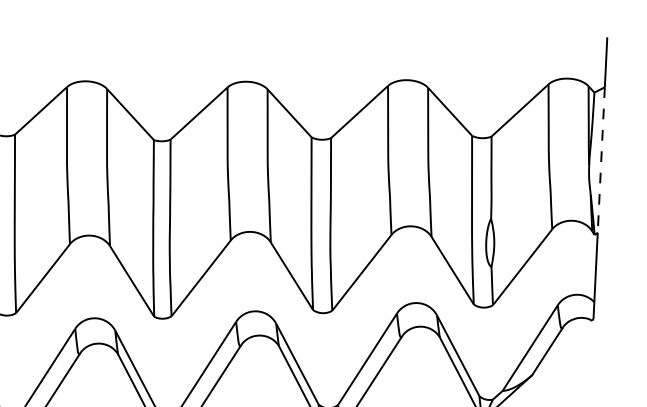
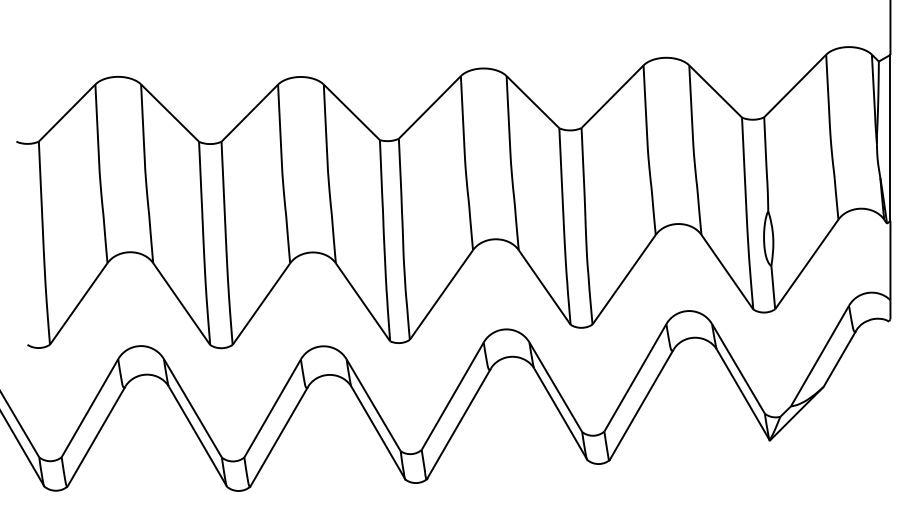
line: (601, 159) -> (890, 137), dashed -> solid

